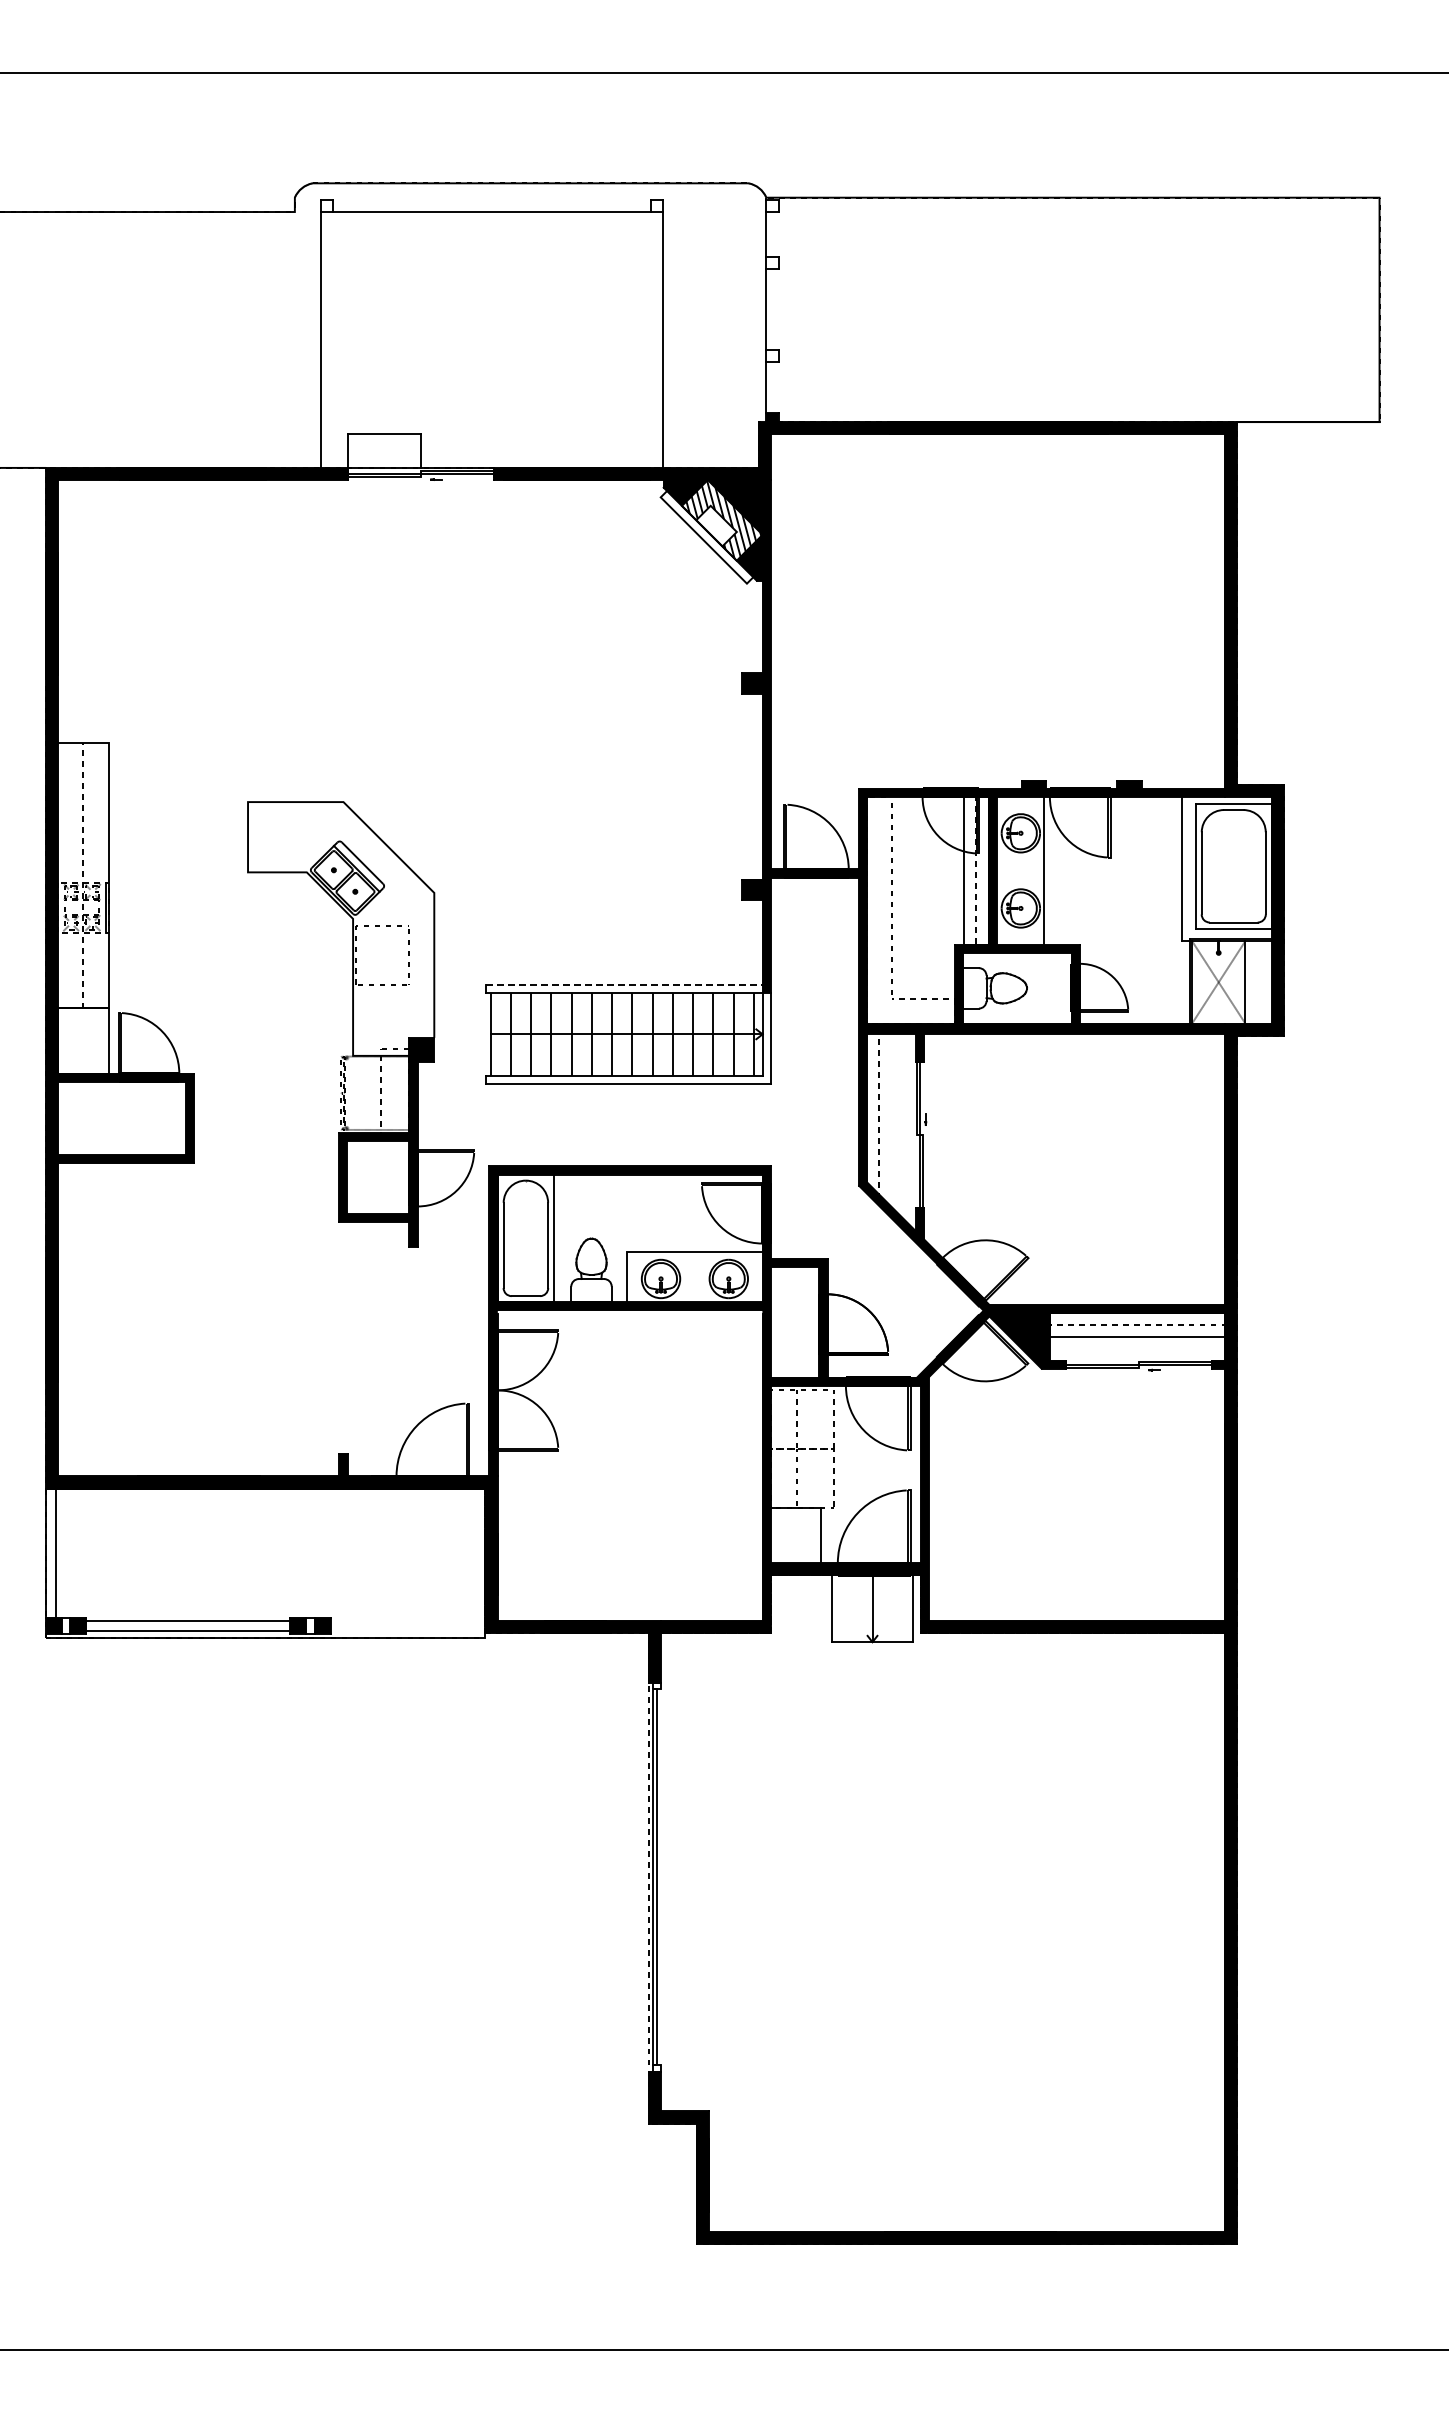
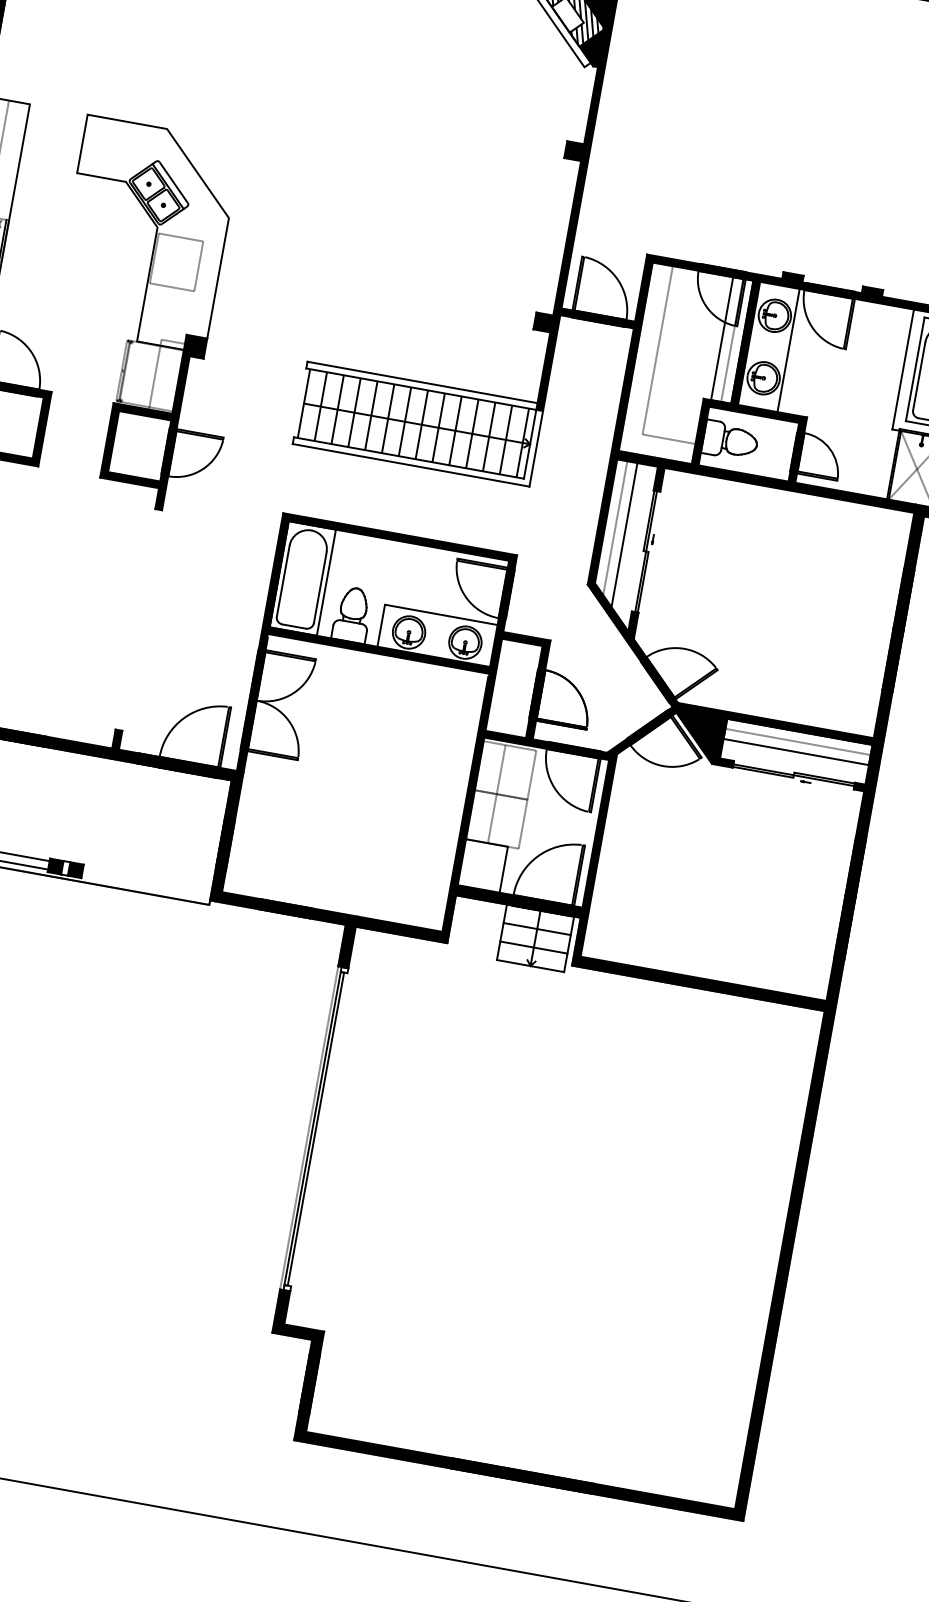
line: (624, 984) -> (422, 382), dashed -> solid
part: (360, 1024) -> (147, 316), moved
line: (891, 1119) -> (624, 534), added
line: (872, 1597) -> (537, 928), added
line: (872, 1619) -> (533, 947), added

